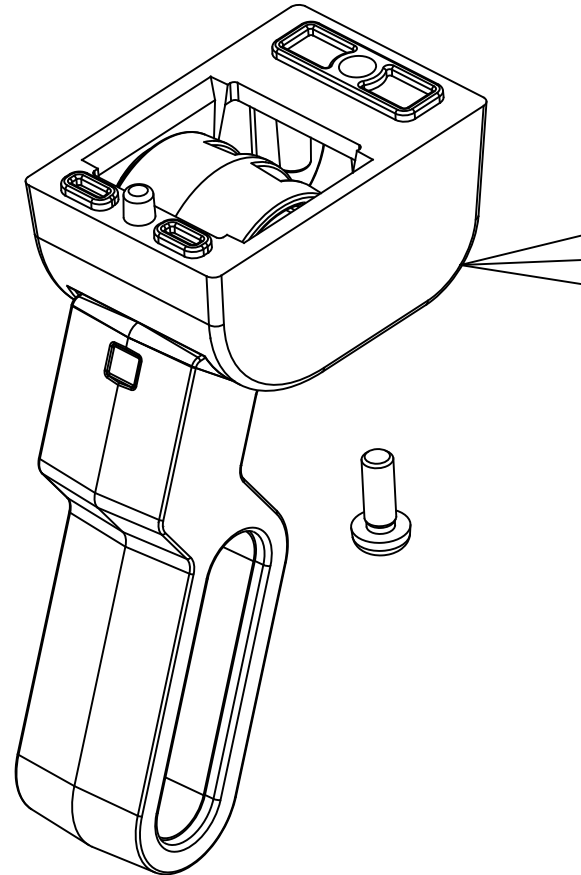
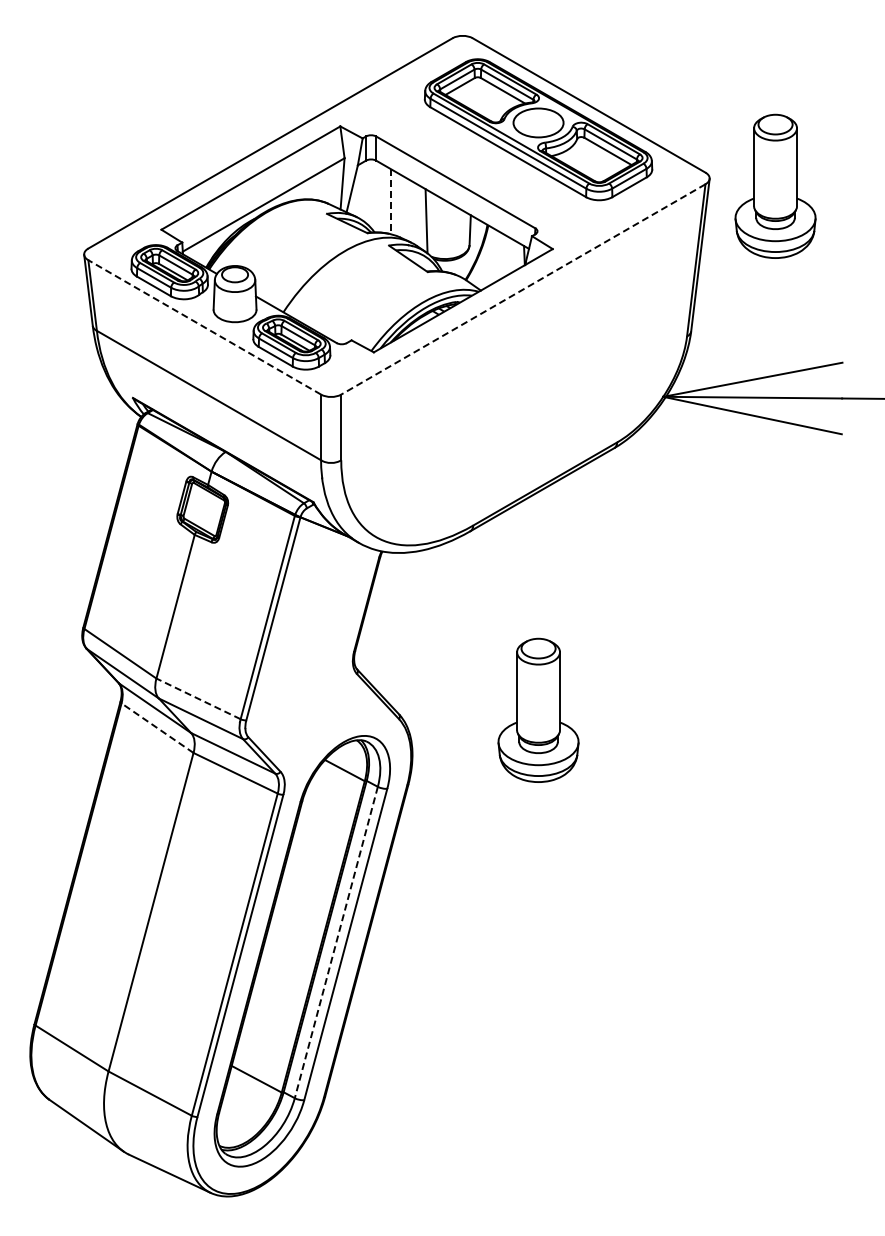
part: (535, 104) -> (775, 185), added
line: (250, 130) -> (390, 201), solid -> dashed
line: (255, 132) -> (396, 204), removed
line: (351, 190) -> (522, 289), solid -> dashed
line: (117, 230) -> (204, 327), solid -> dashed
line: (127, 506) -> (198, 698), solid -> dashed
line: (97, 529) -> (157, 728), solid -> dashed
line: (238, 682) -> (336, 943), solid -> dashed

